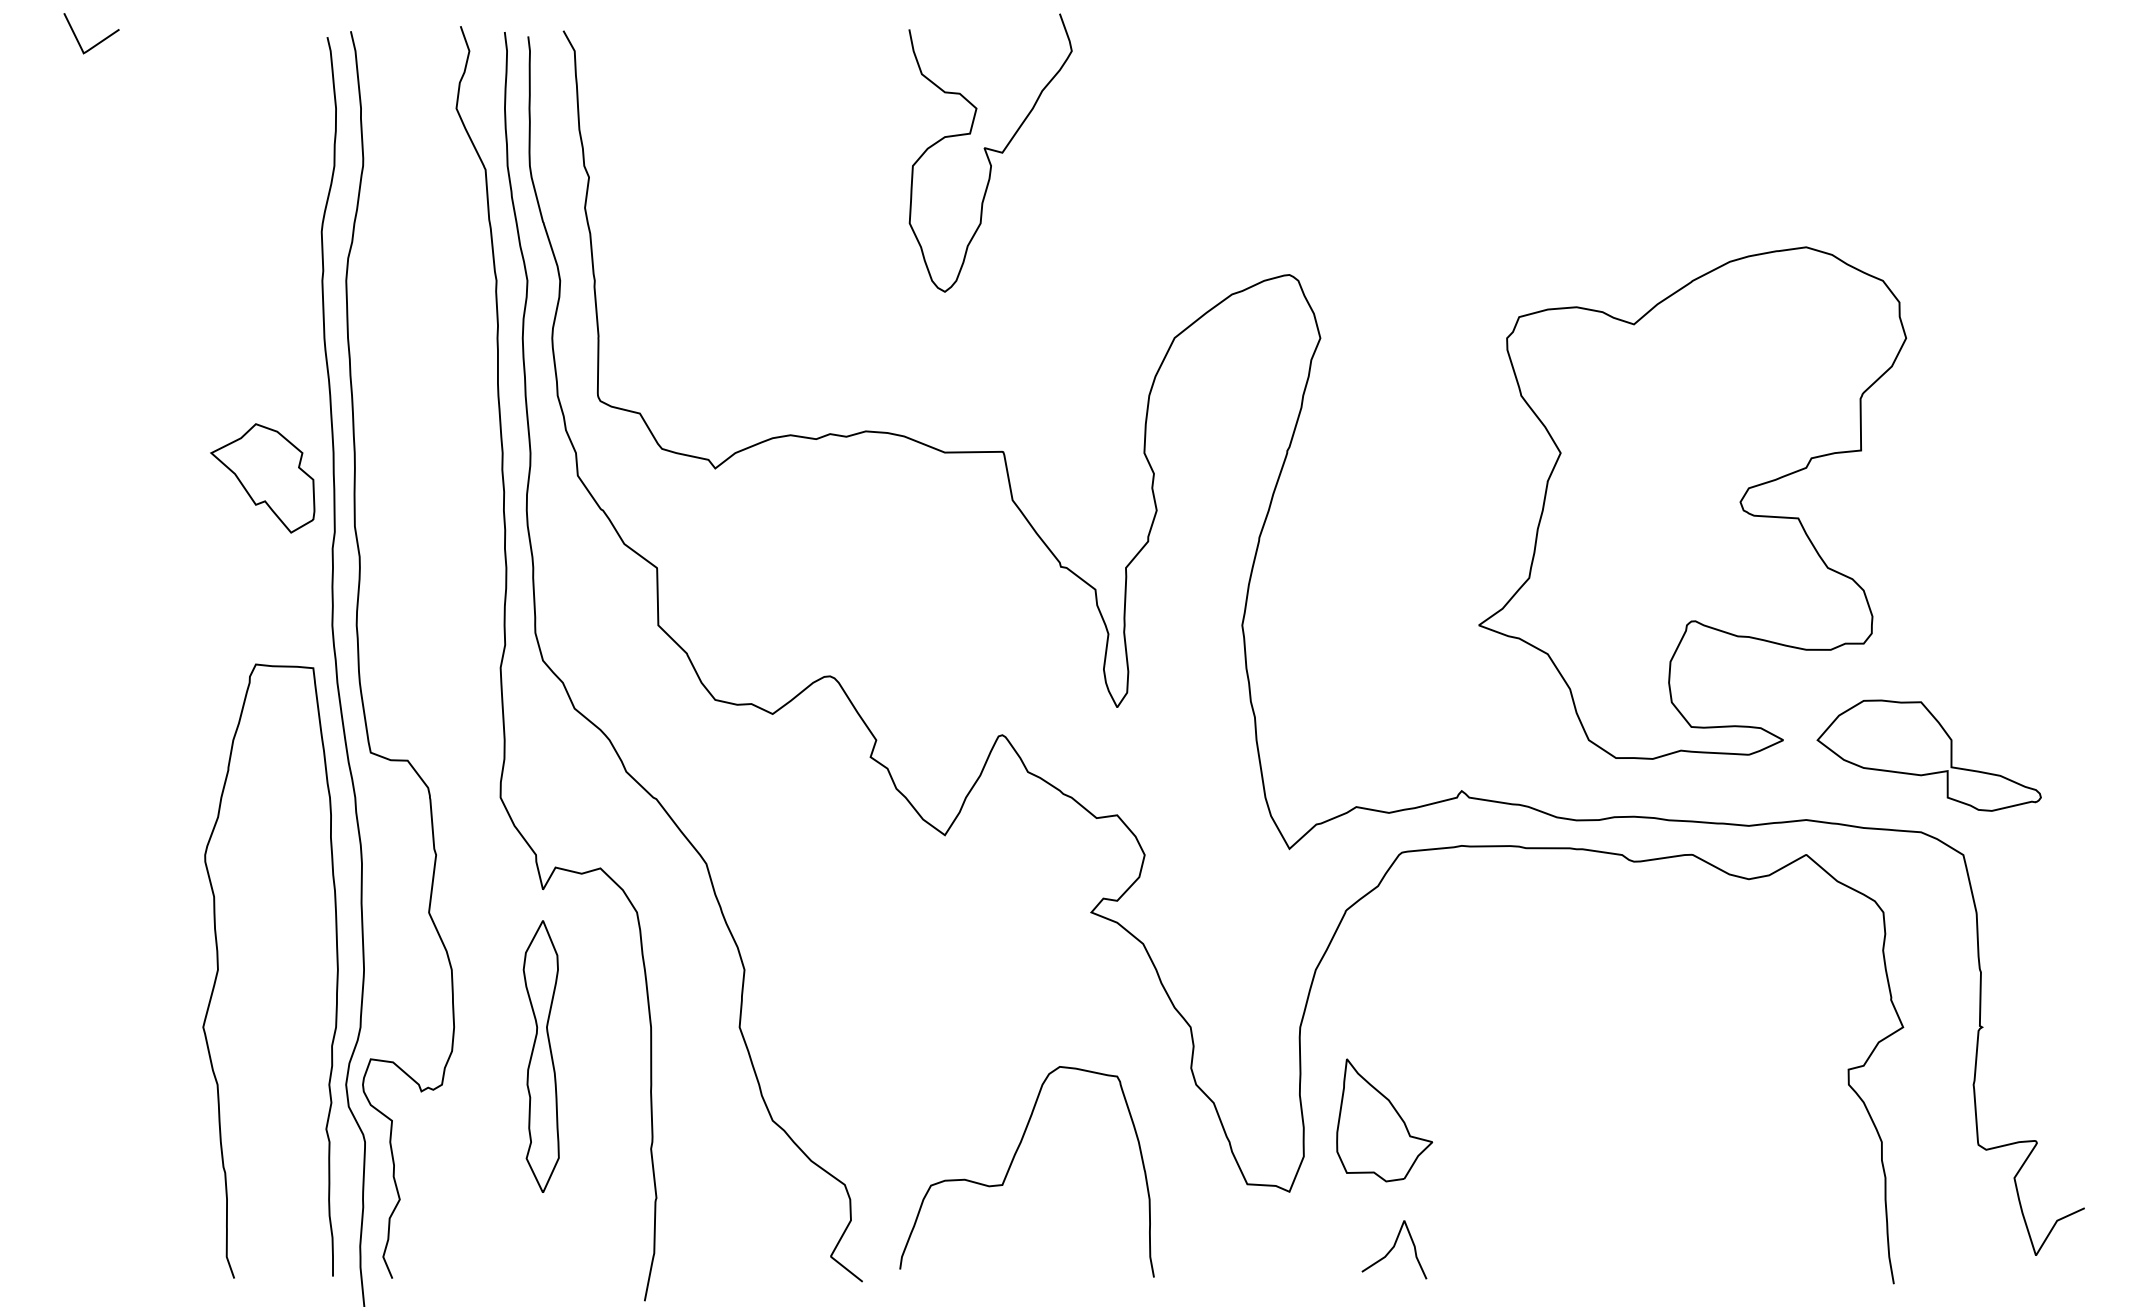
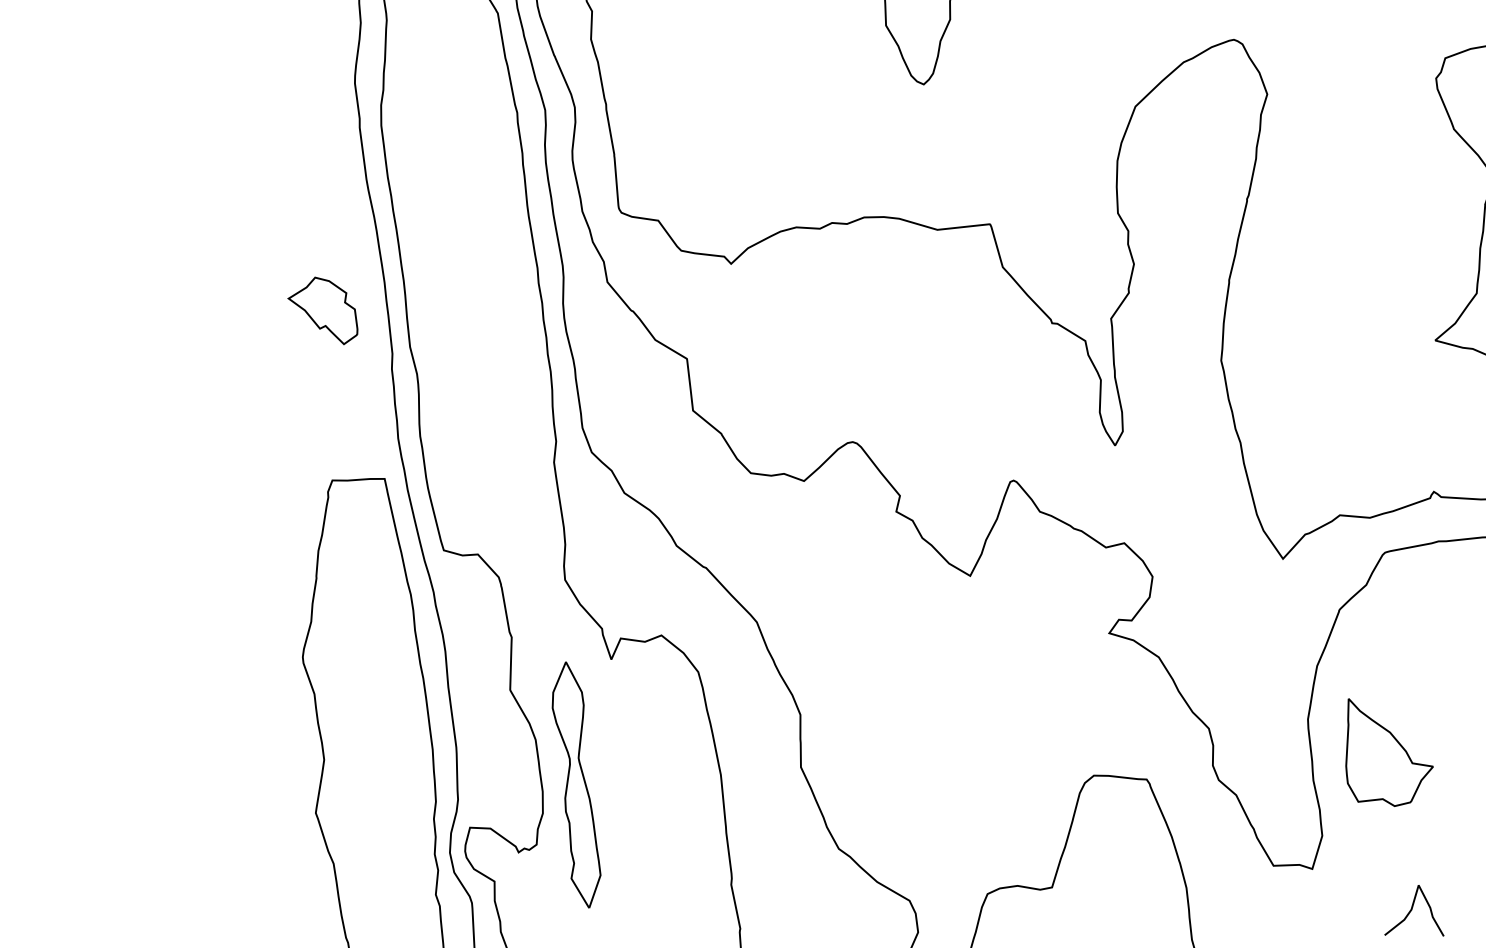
part: (262, 478) -> (322, 311), size x0.7
part: (540, 1056) -> (575, 785), moved
part: (1384, 1120) -> (1387, 751), moved

